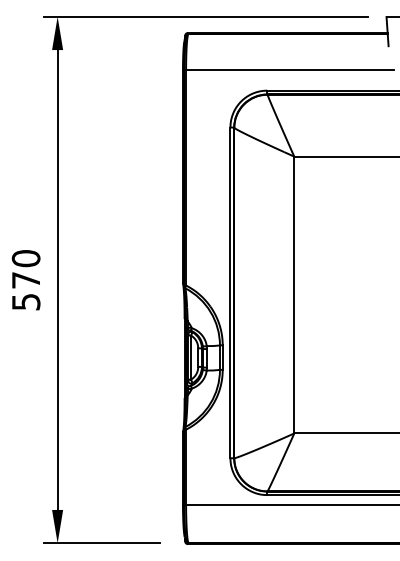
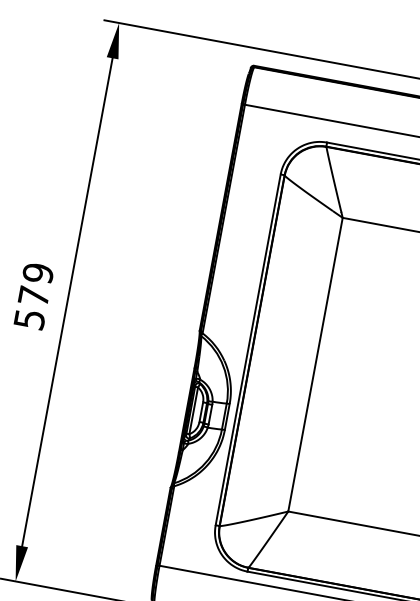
text: (26, 258) -> (38, 273), 570 -> 579

